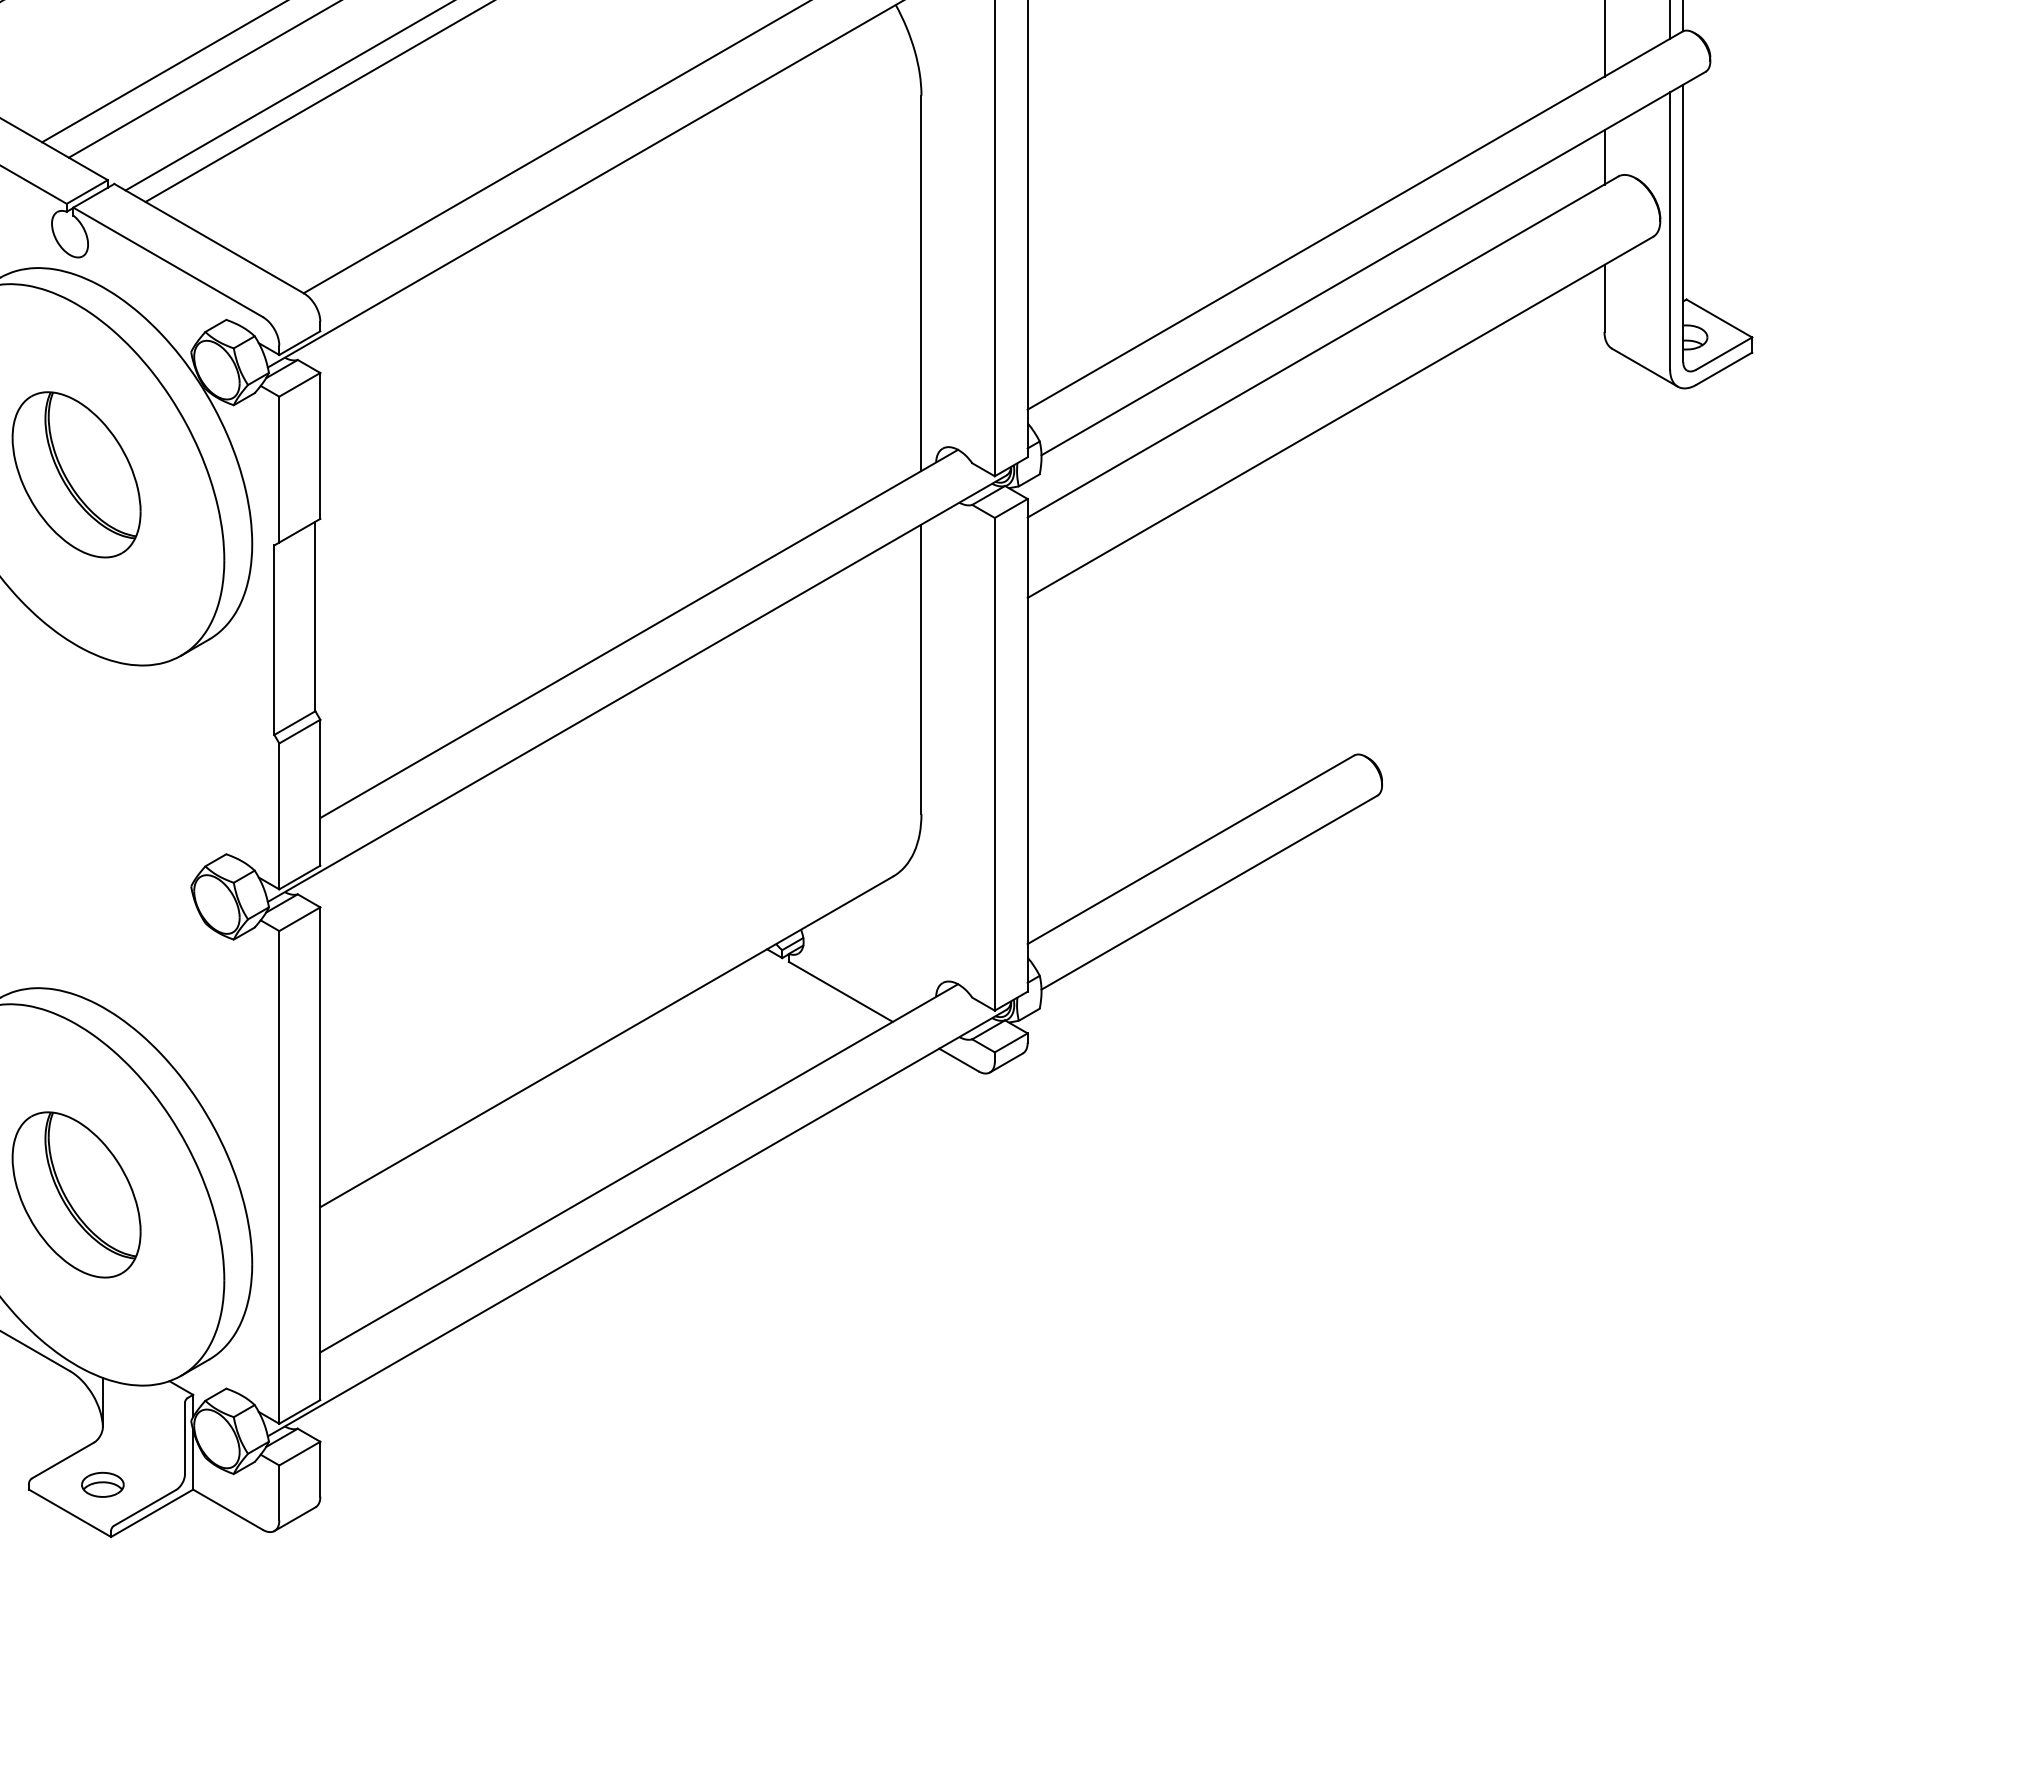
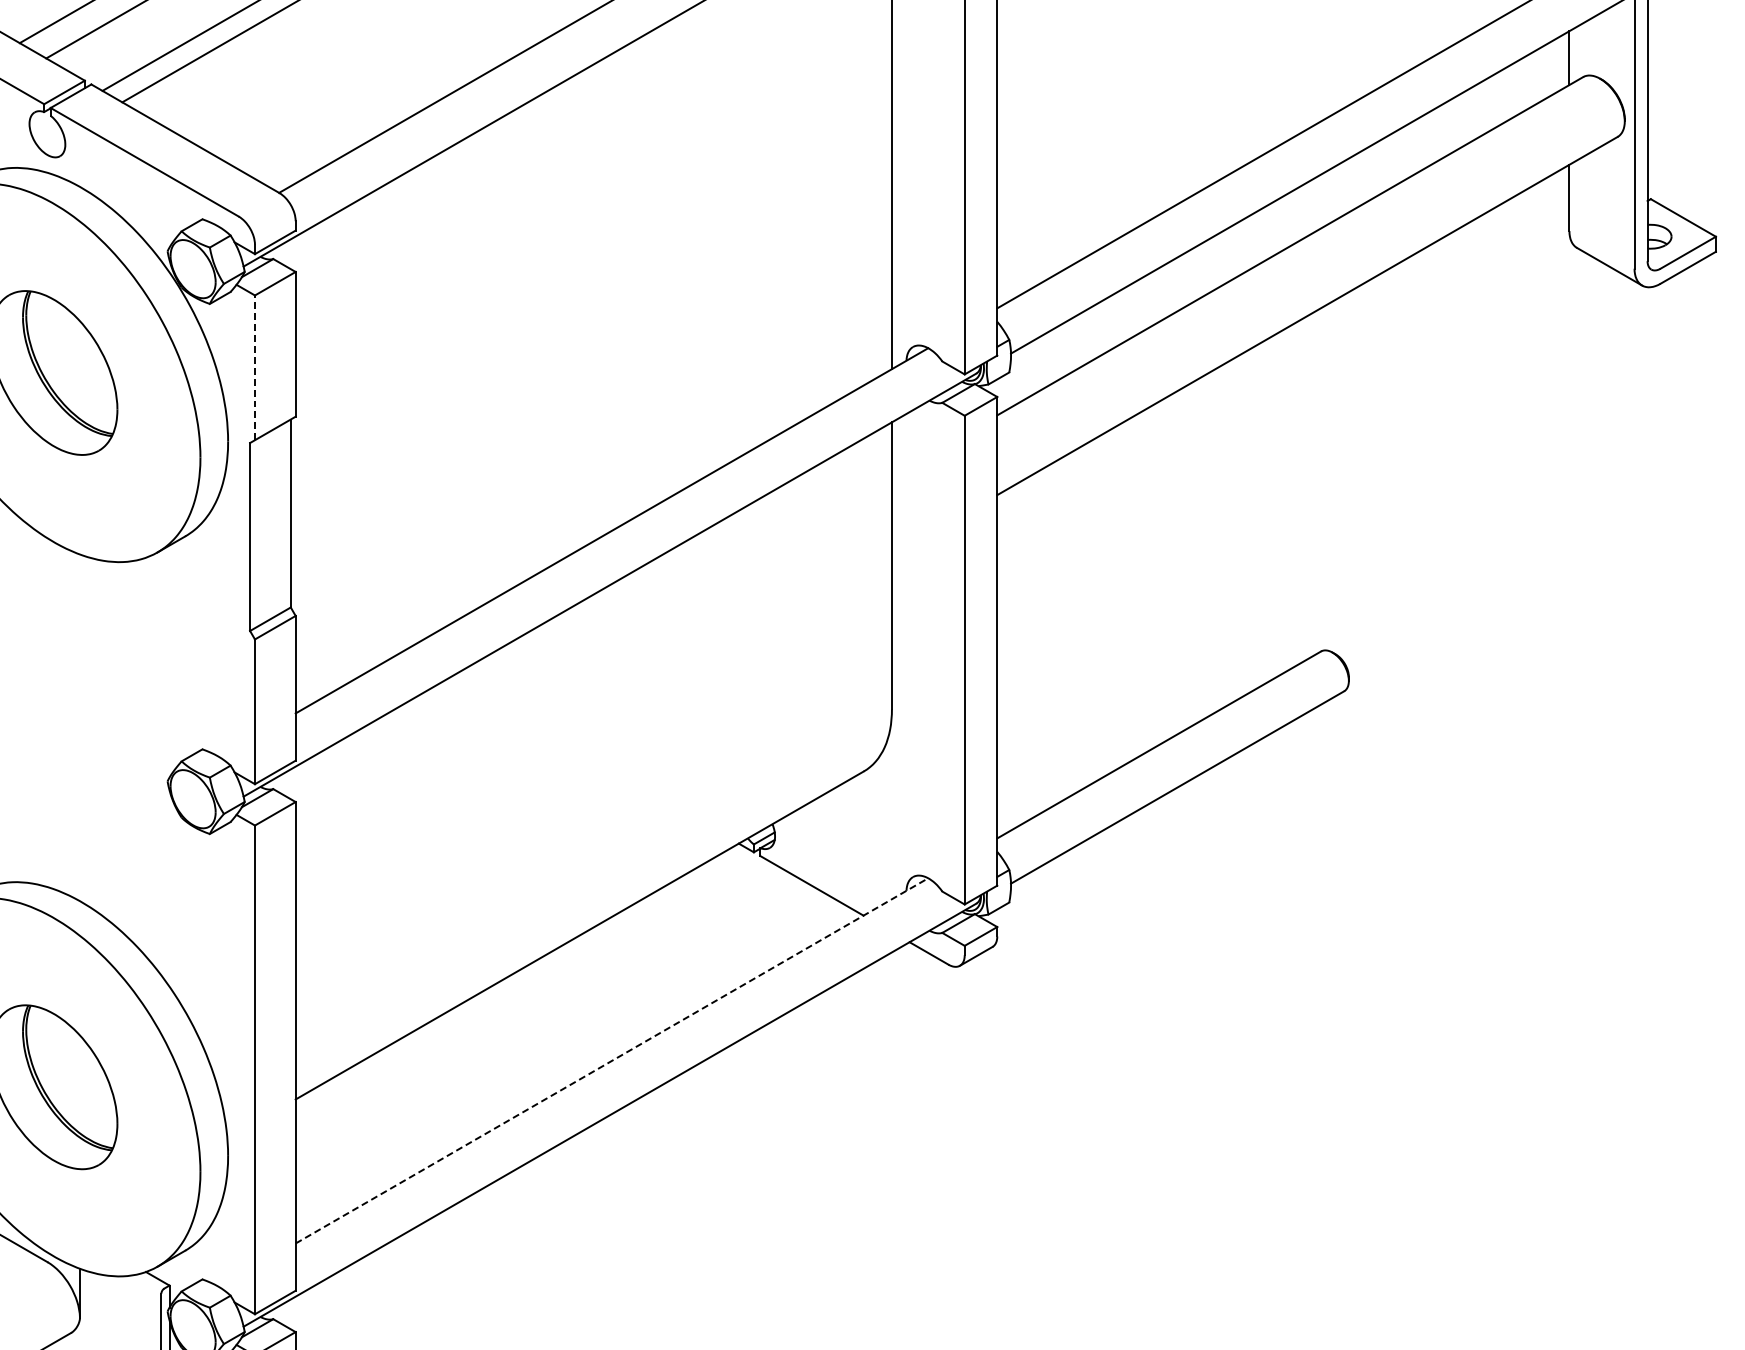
line: (279, 469) -> (255, 367), solid -> dashed
line: (639, 1168) -> (612, 1061), solid -> dashed

